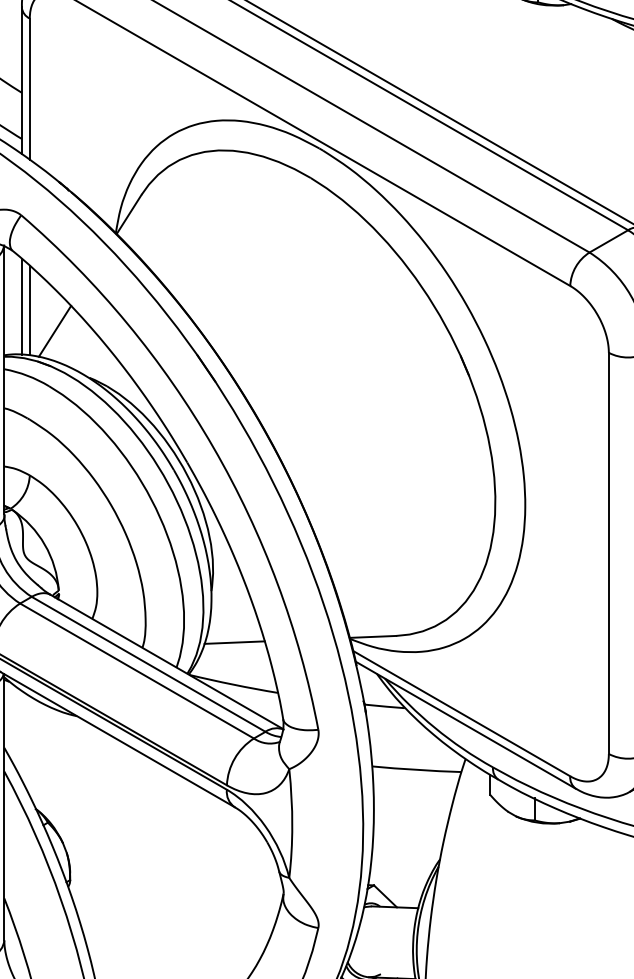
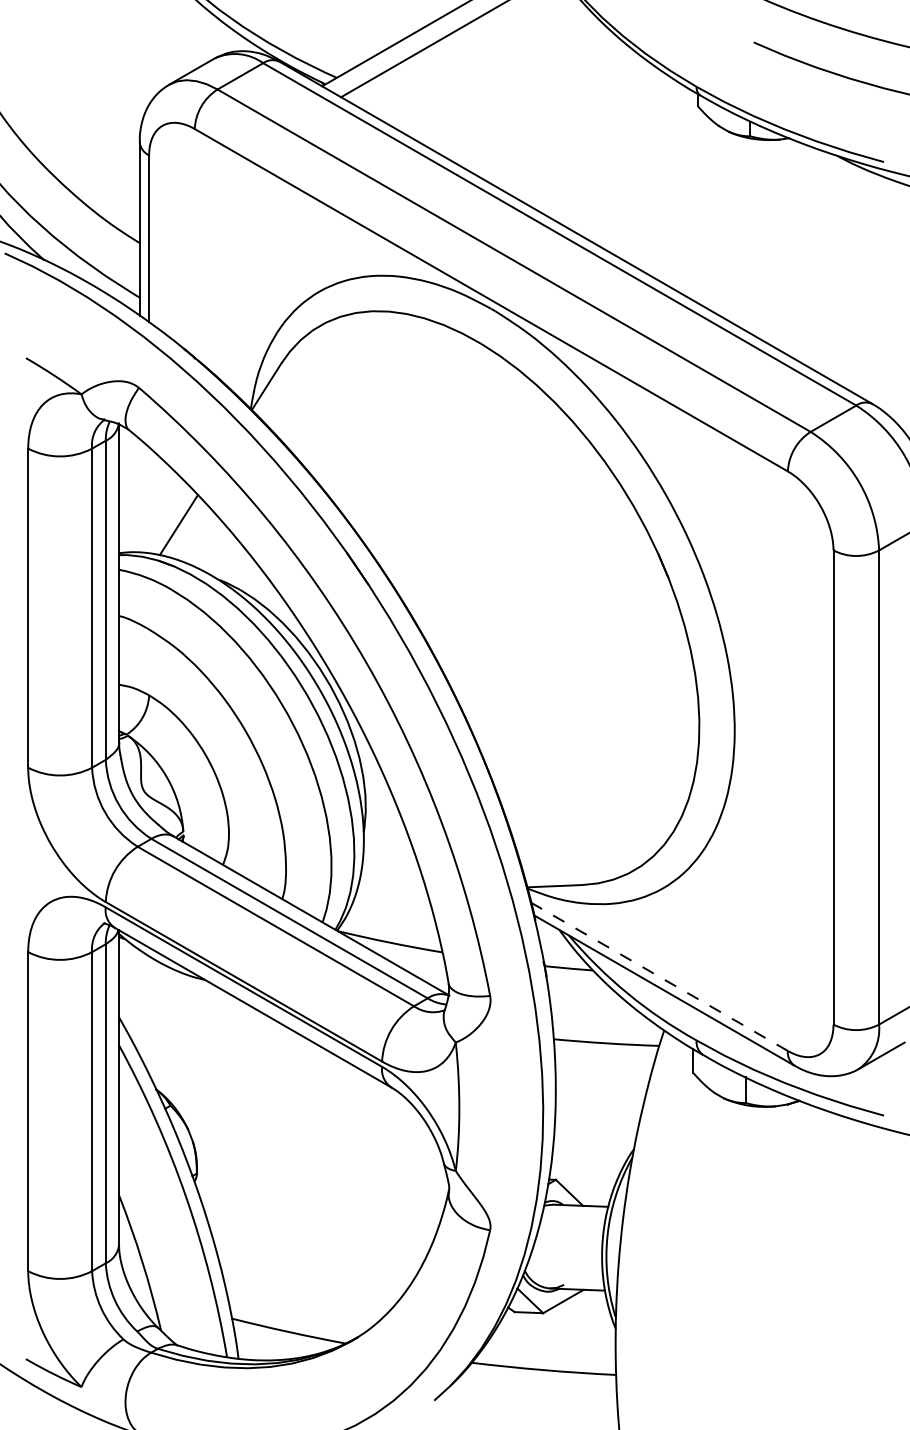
line: (21, 306) -> (139, 495), removed
line: (30, 310) -> (149, 500), removed
line: (234, 642) -> (390, 892), removed
line: (461, 713) -> (659, 976), solid -> dashed

